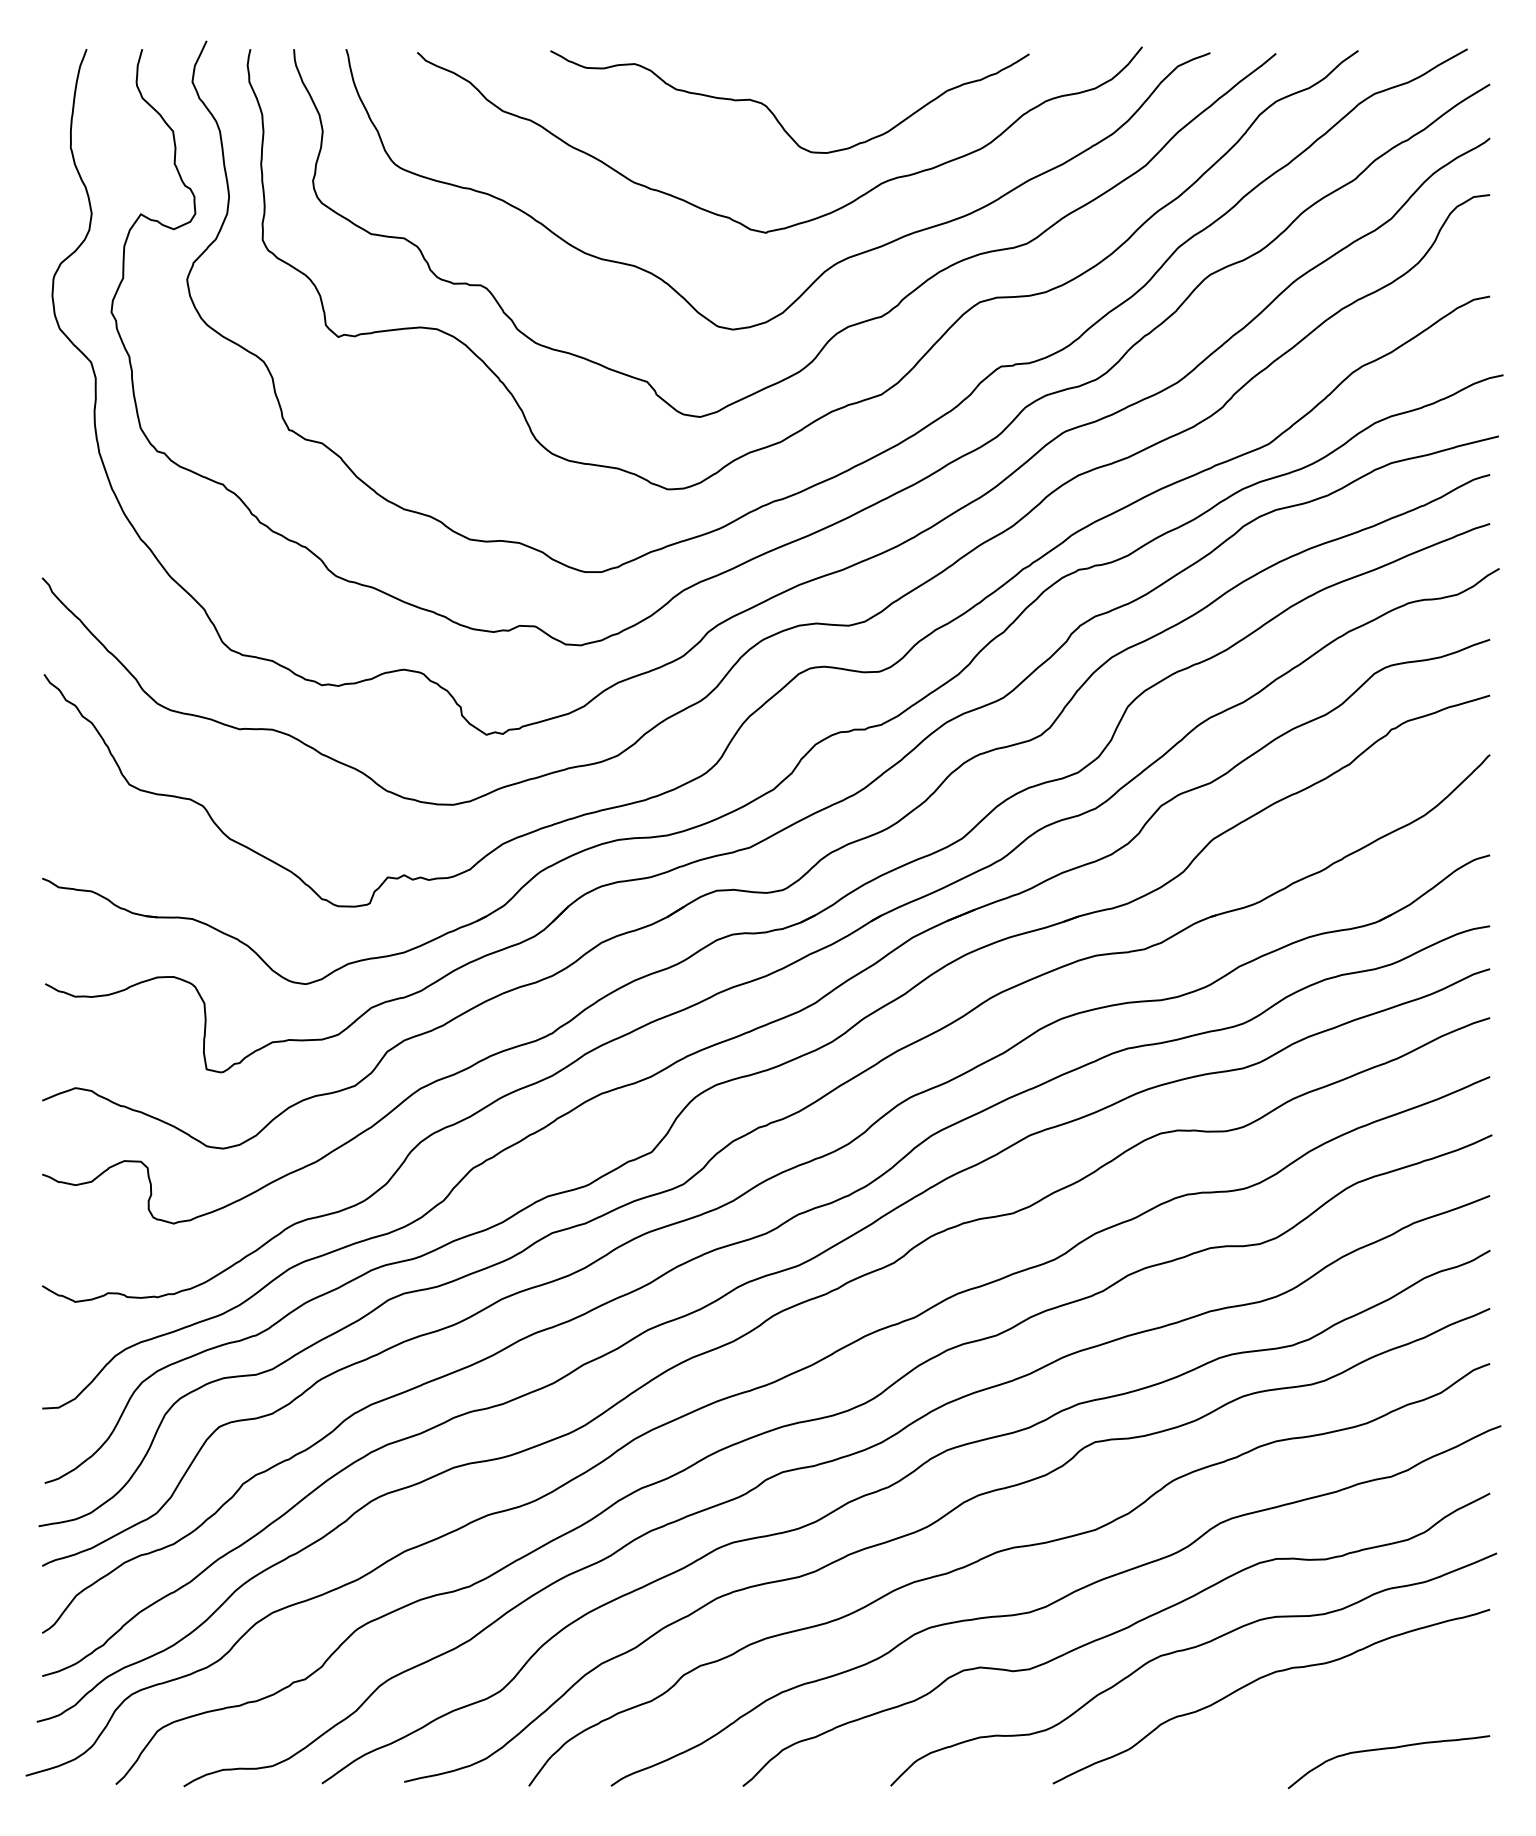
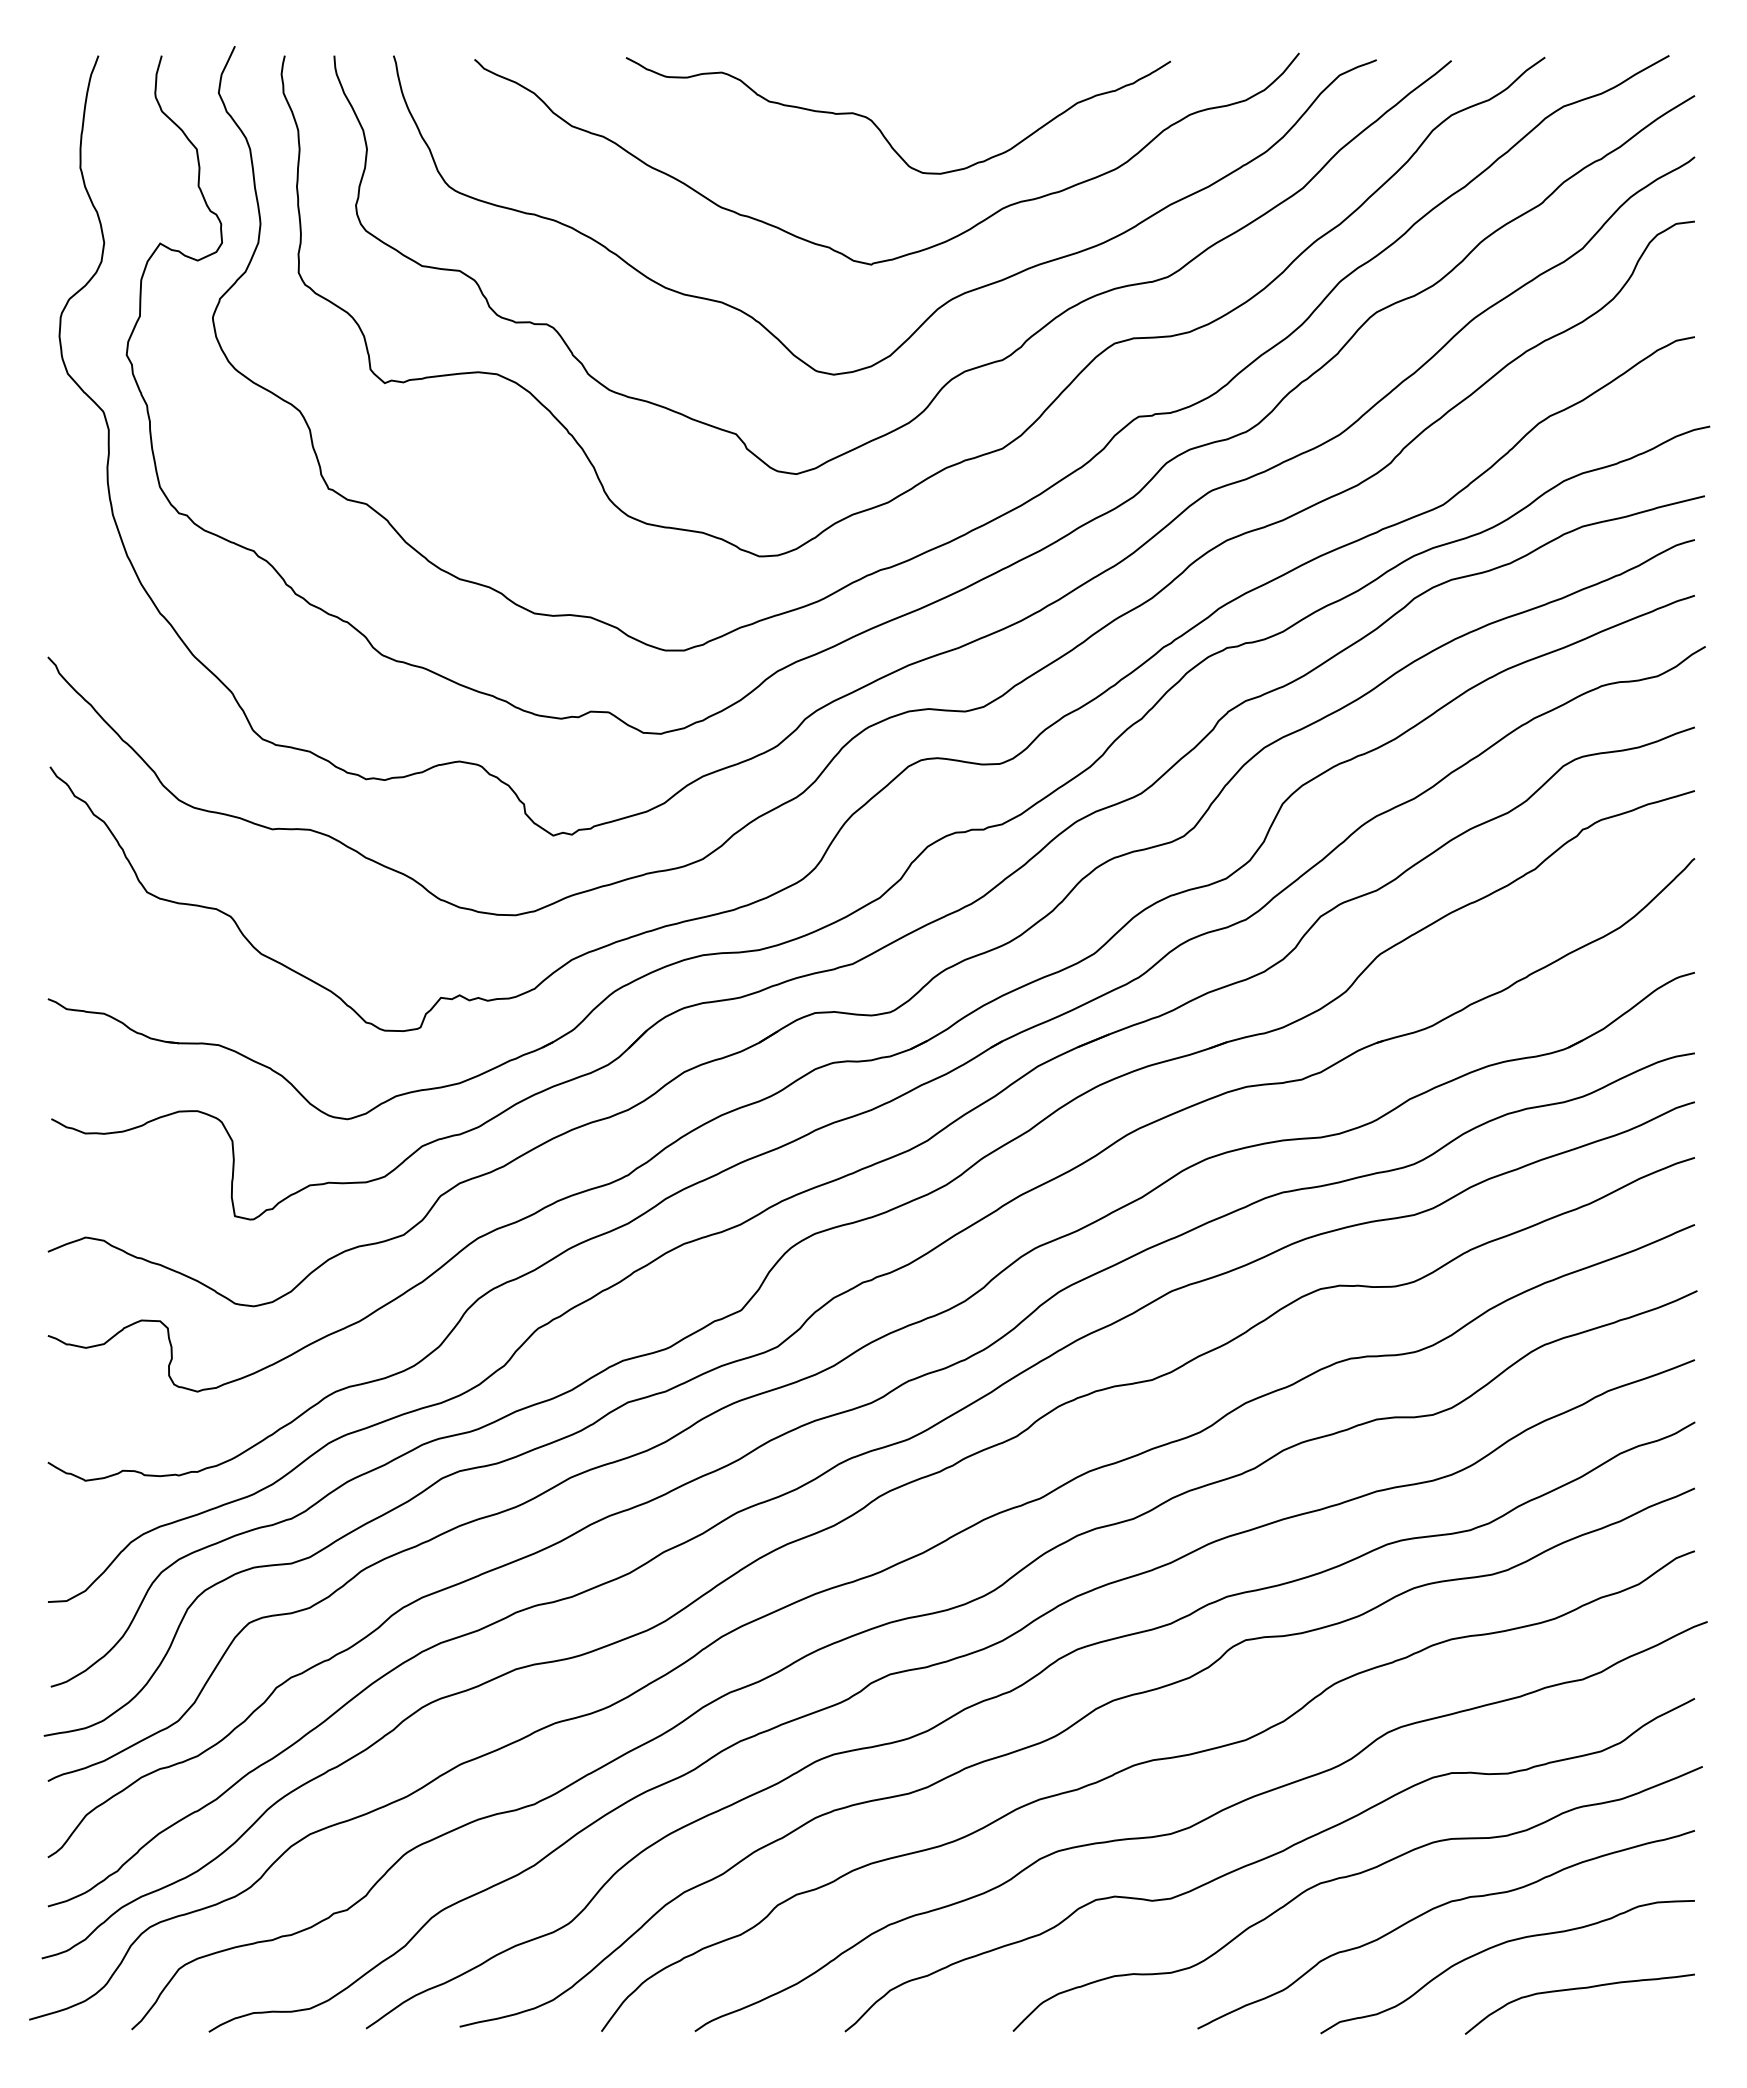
curve: (1319, 1710) -> (1500, 1945), added

